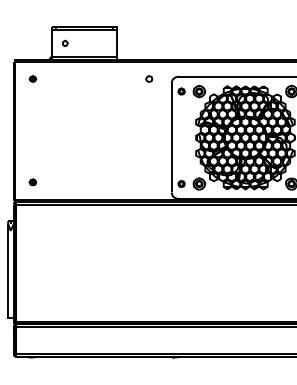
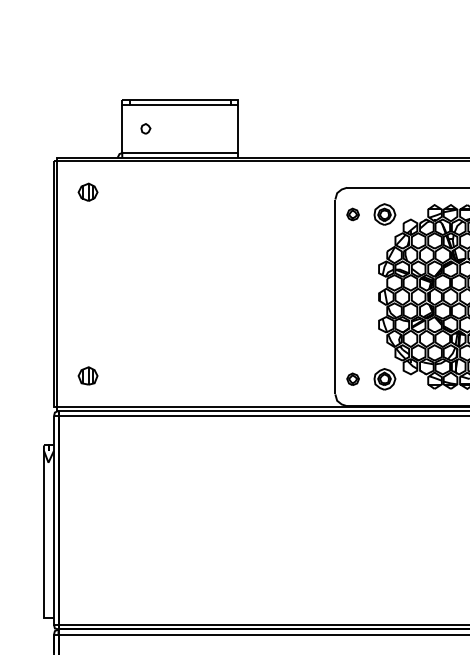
part: (32, 78) -> (87, 191), size x1.6
part: (149, 78) -> (295, 191), removed
part: (32, 182) -> (87, 376), size x1.6

